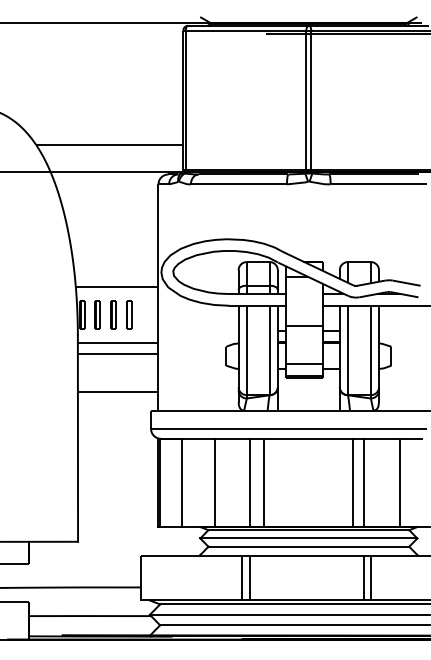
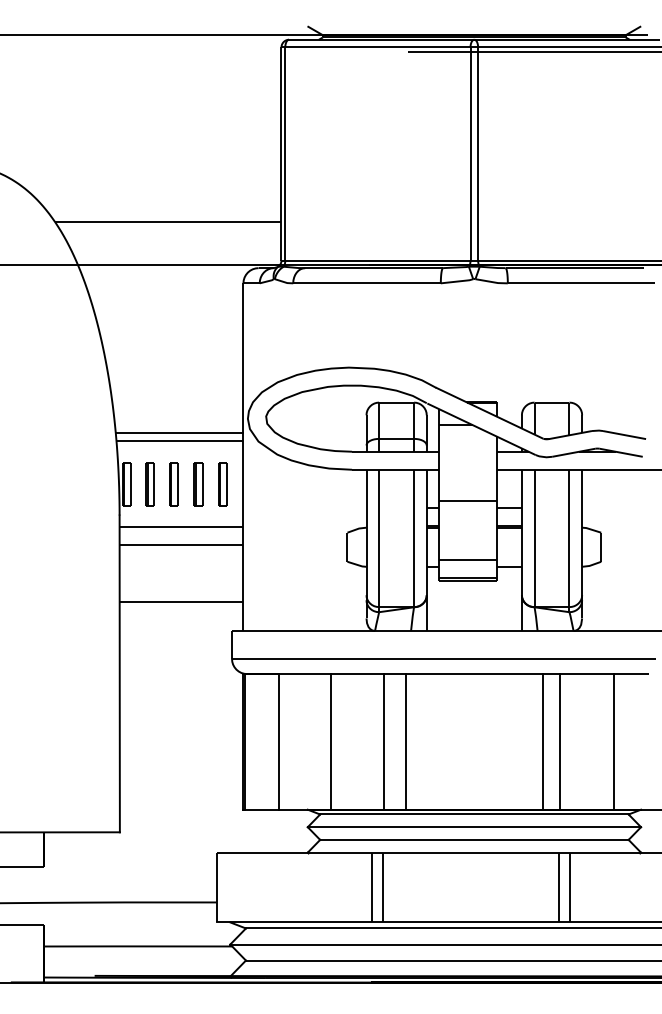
line: (116, 281) -> (178, 432), added
part: (145, 314) -> (223, 483), added

